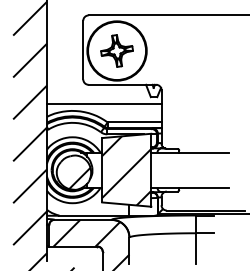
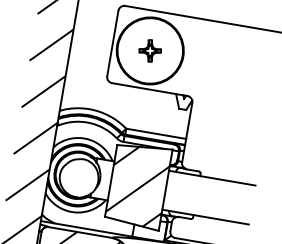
part: (116, 50) -> (149, 50), size x0.6
line: (103, 104) -> (124, 107), removed
hatch: (79, 178) -> (84, 185), removed

